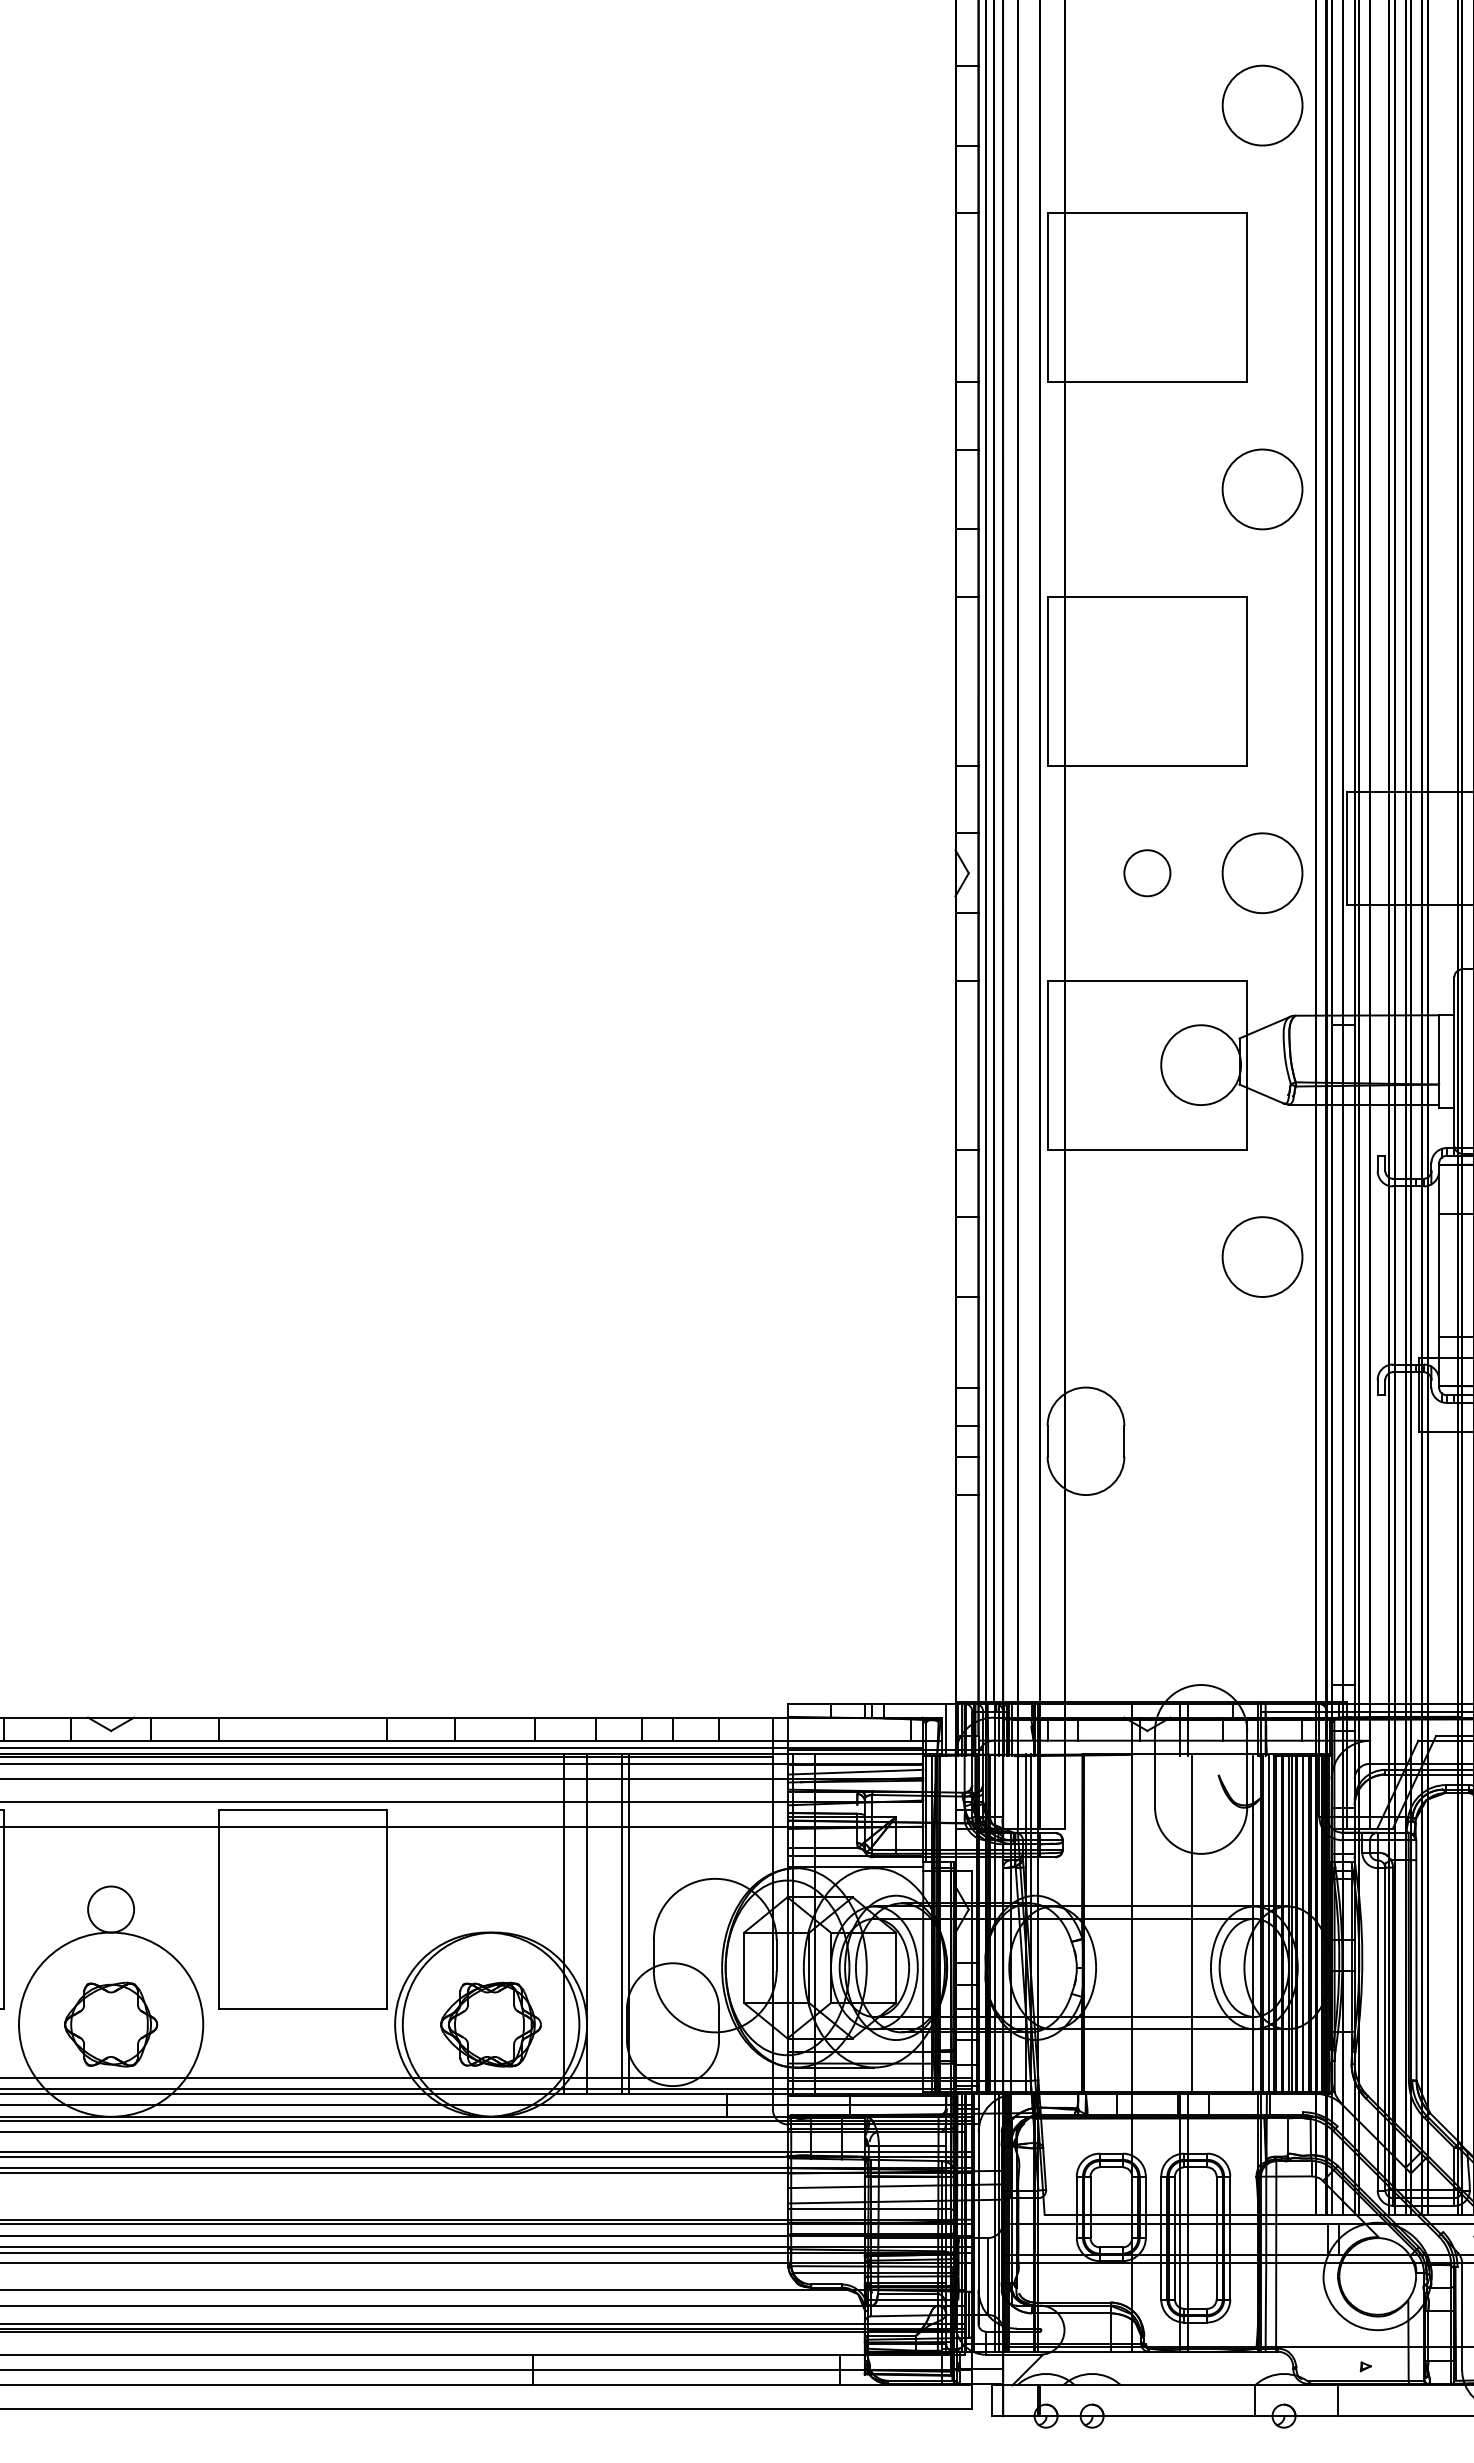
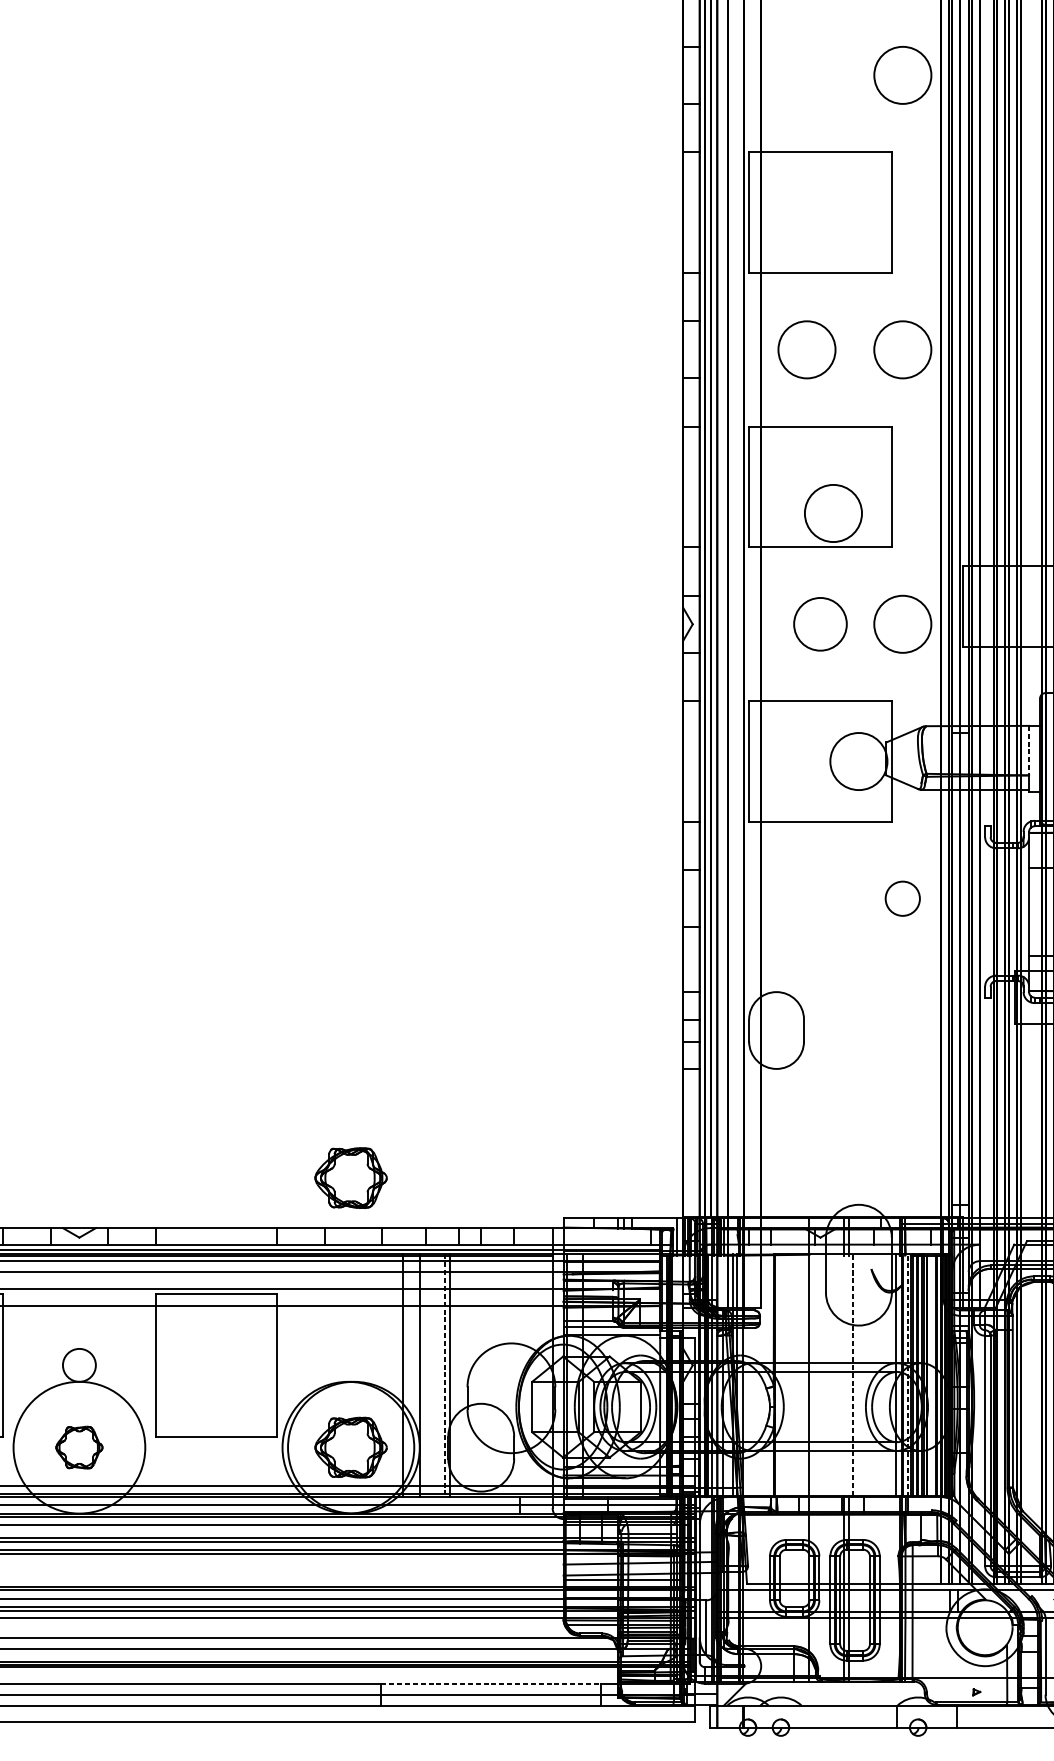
circle: (1128, 489) -> (806, 349), added
circle: (1165, 718) -> (833, 513), added
circle: (1147, 873) -> (820, 624), size x1.6
line: (1439, 1049) -> (1029, 750), solid -> dashed
circle: (1262, 1256) -> (902, 898), size x0.6
part: (490, 1647) -> (350, 1177), added
line: (855, 1771) -> (611, 1266), removed
line: (621, 1924) -> (444, 1376), solid -> dashed
line: (1192, 1924) -> (852, 1376), solid -> dashed
line: (1269, 1924) -> (907, 1376), solid -> dashed
line: (1302, 1924) -> (931, 1376), removed
part: (111, 2024) -> (79, 1447), size x0.7
line: (686, 2354) -> (490, 1683), solid -> dashed

